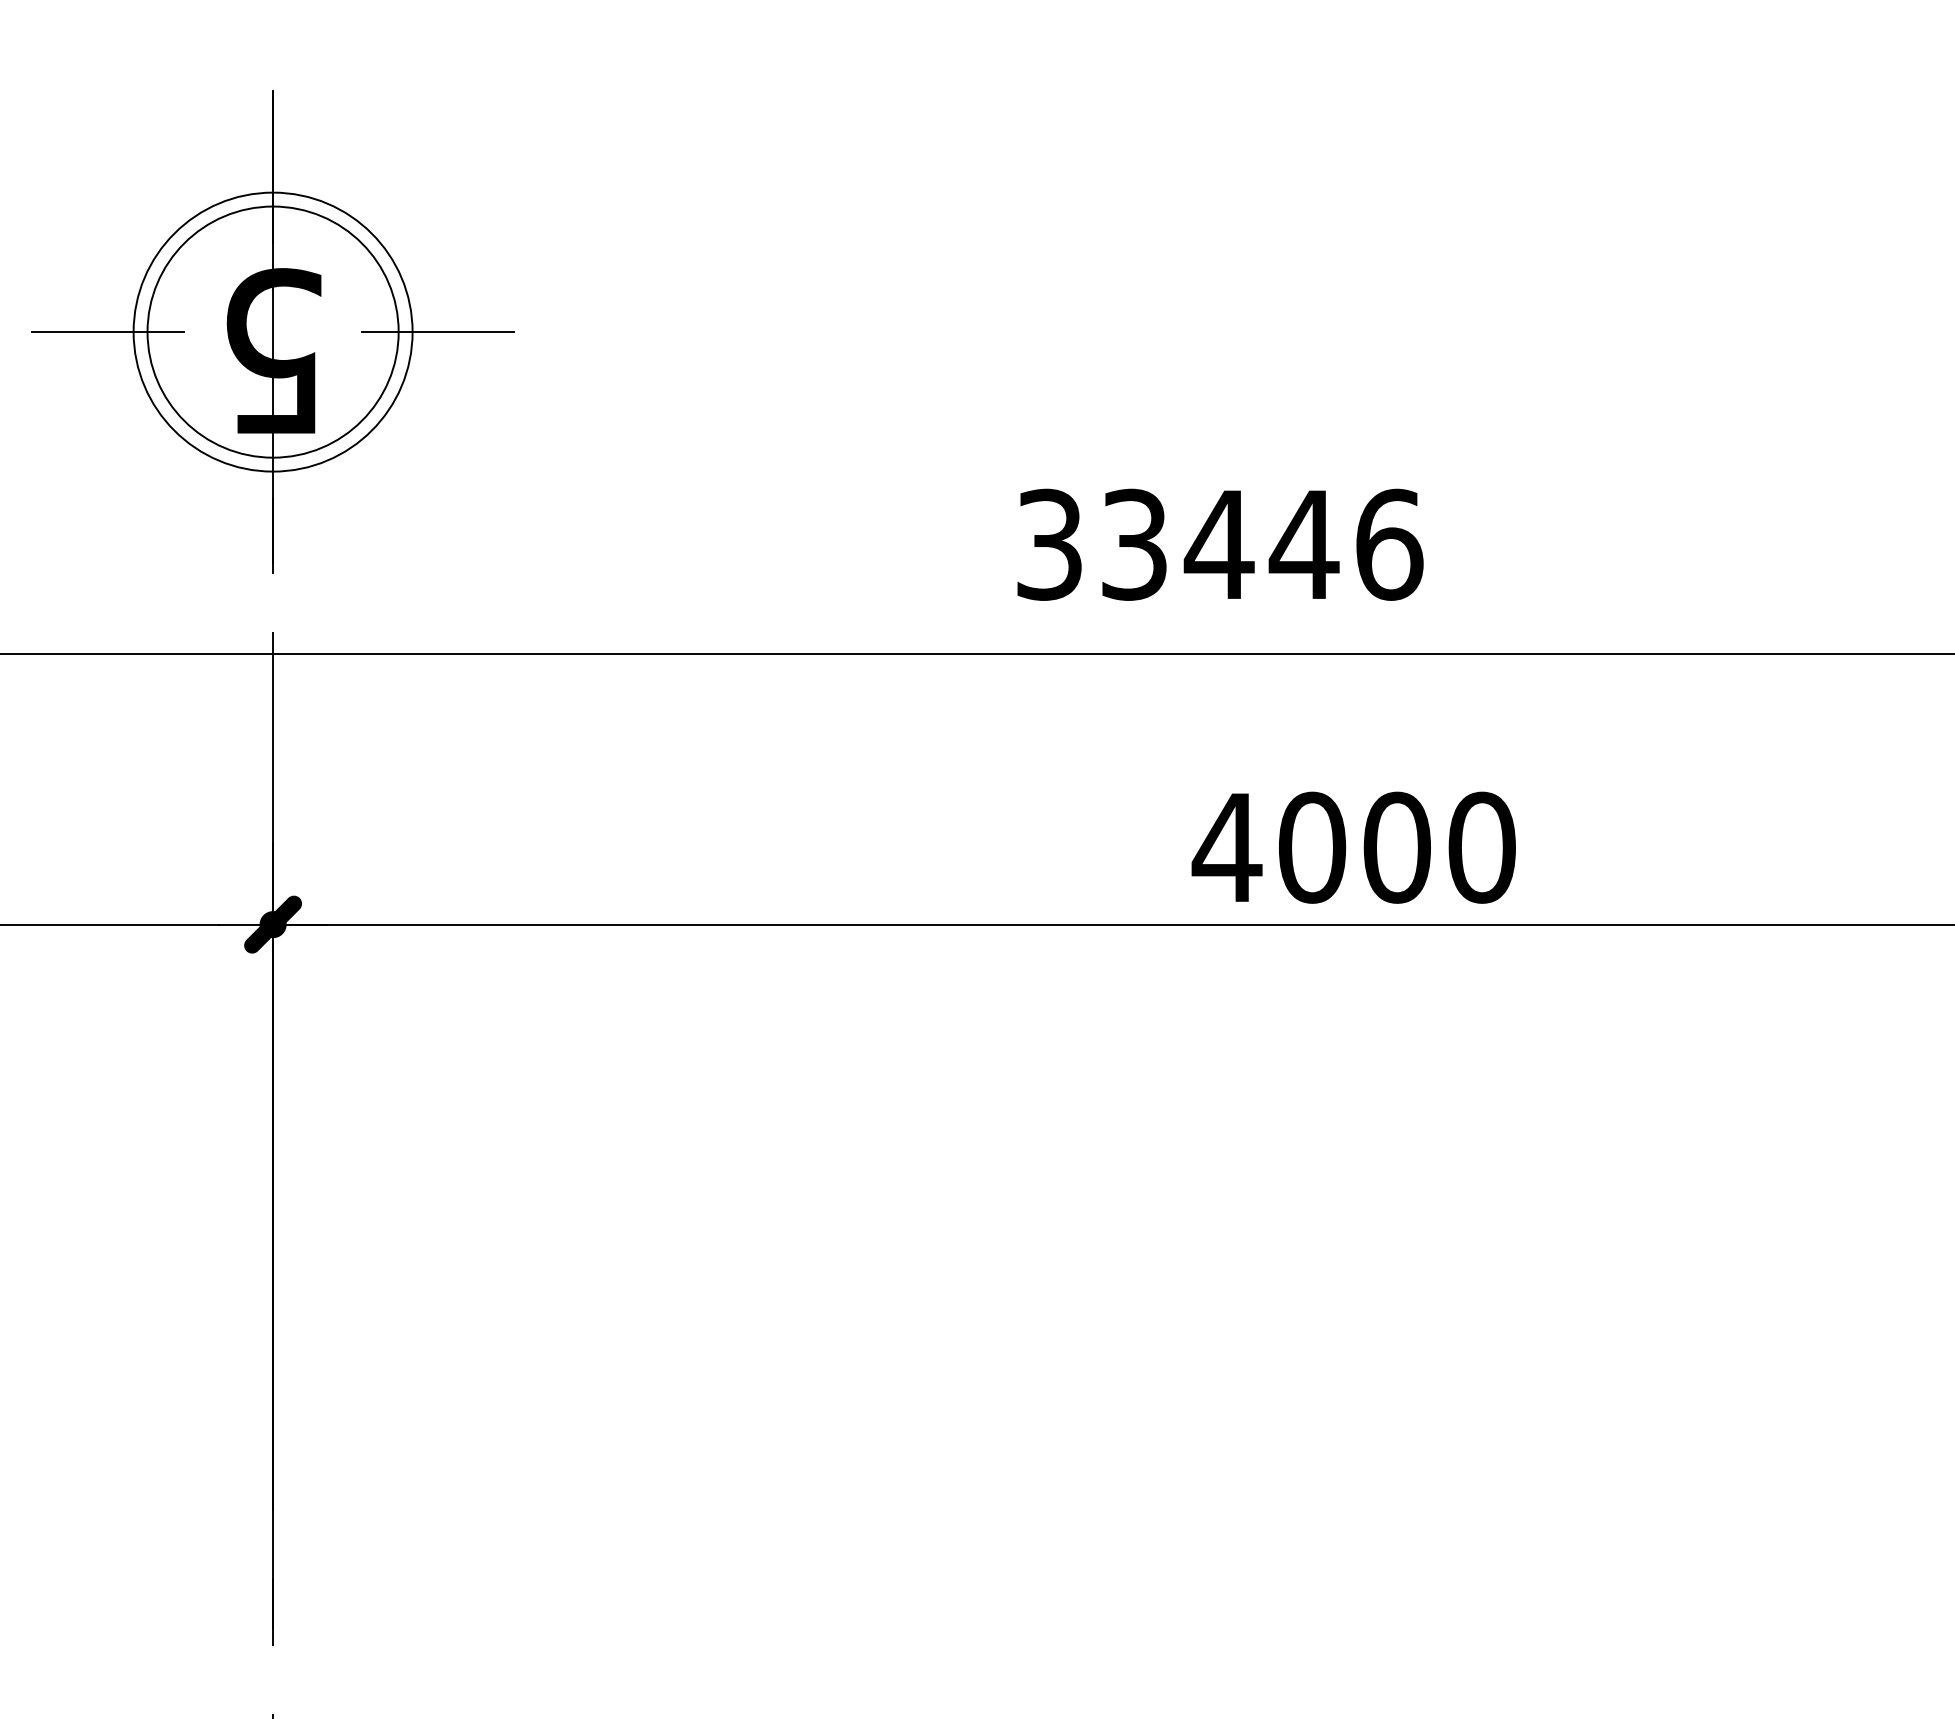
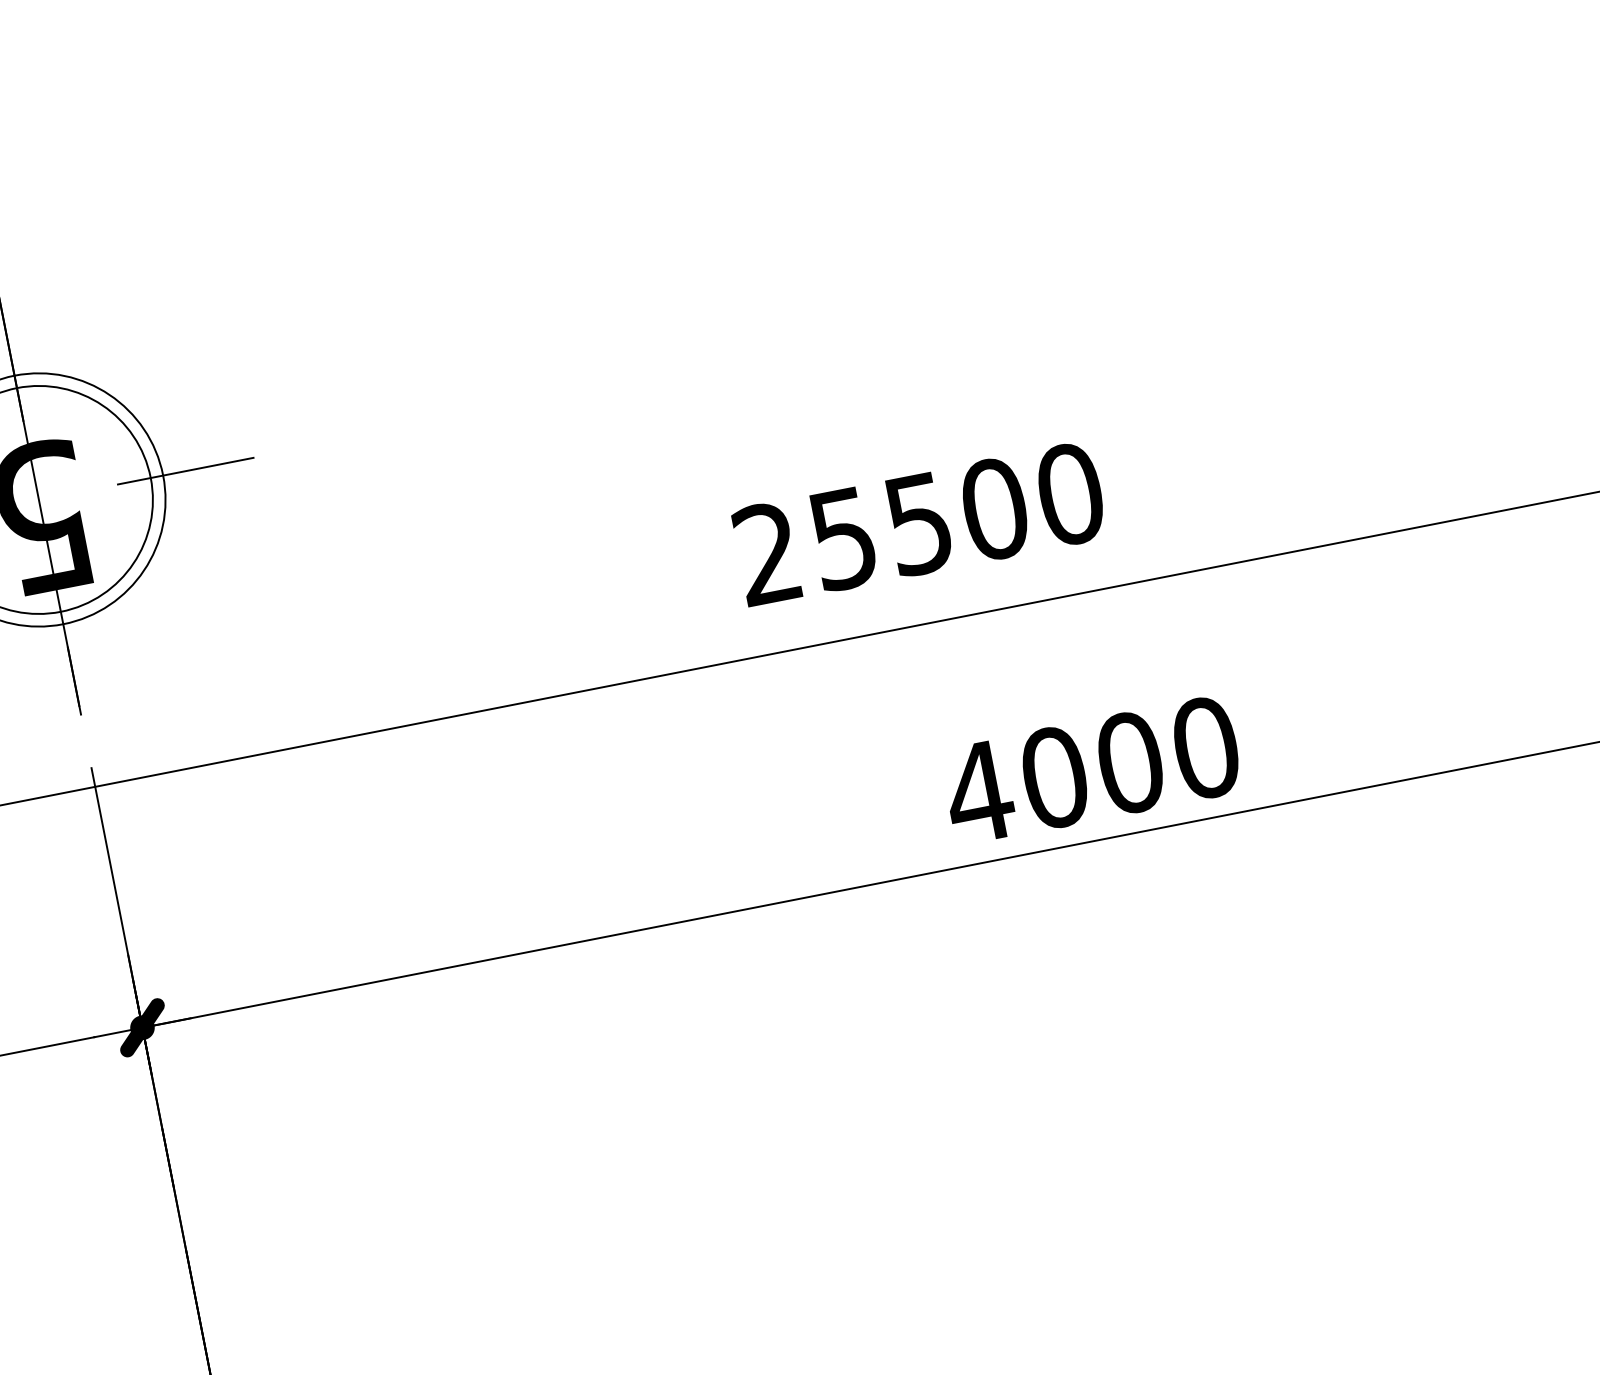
text: (1220, 544) -> (919, 523), 33446 -> 25500

